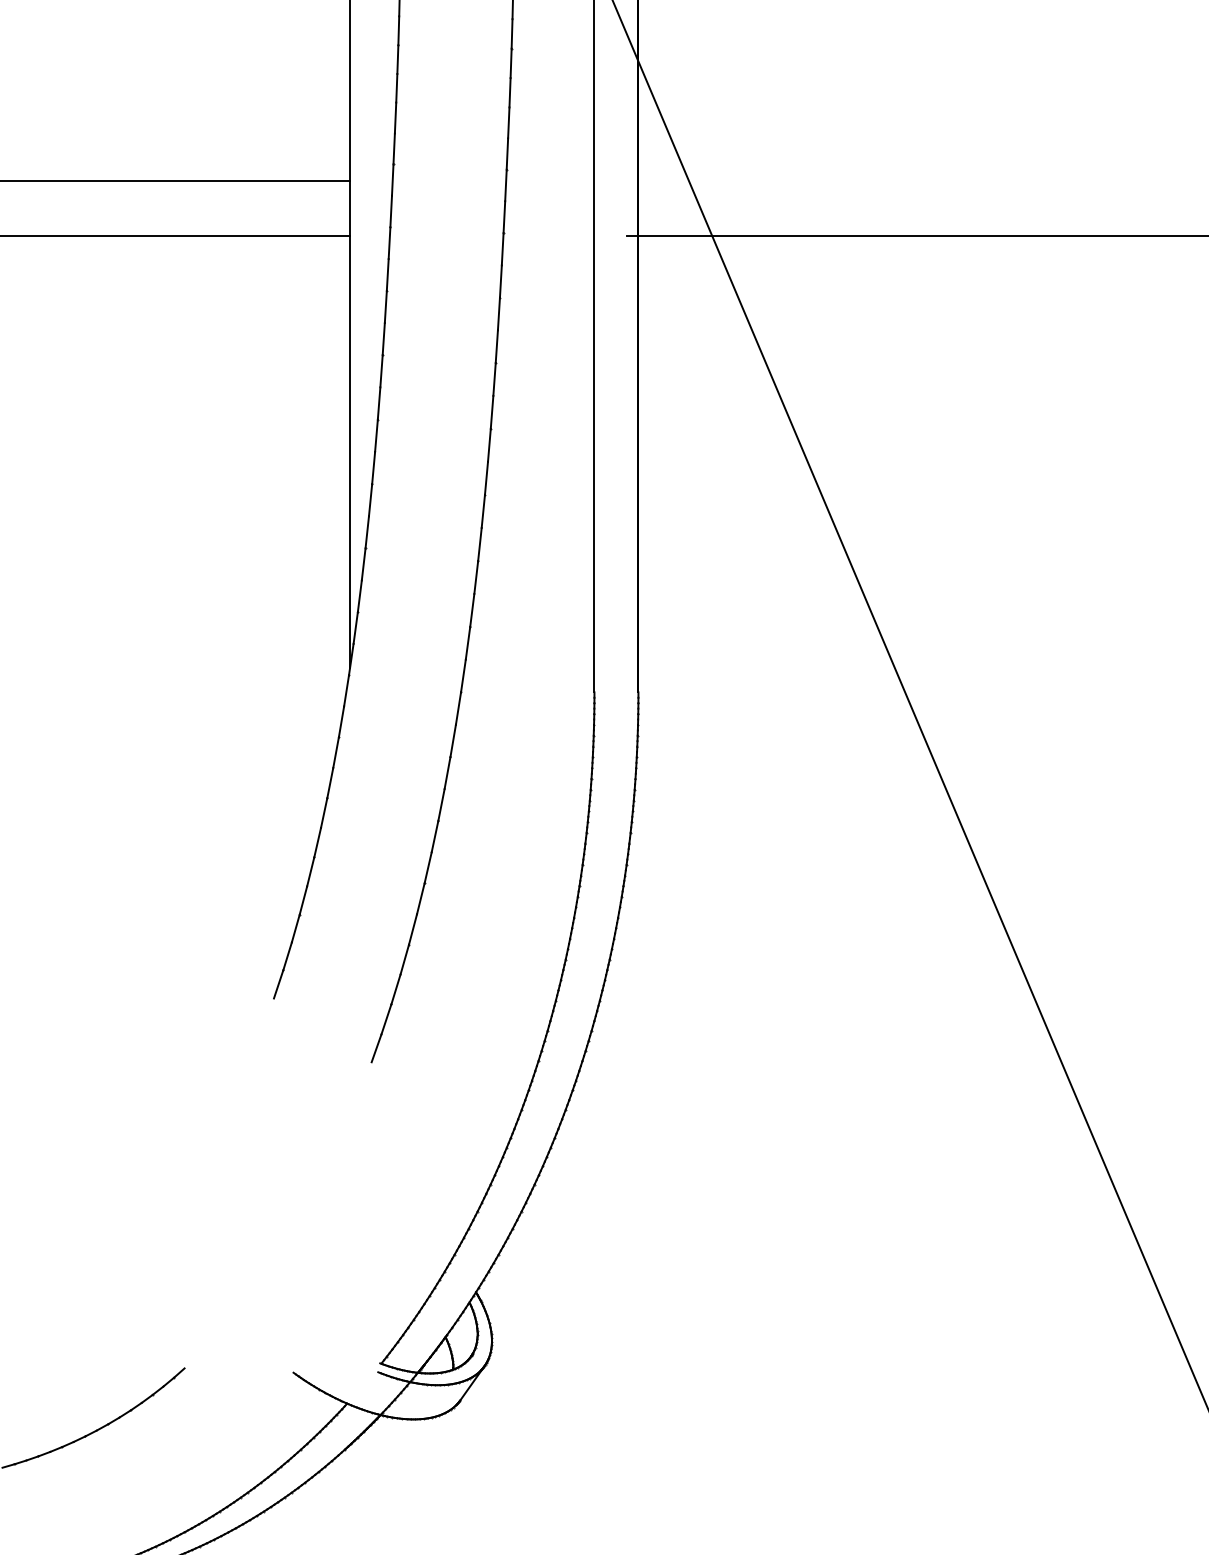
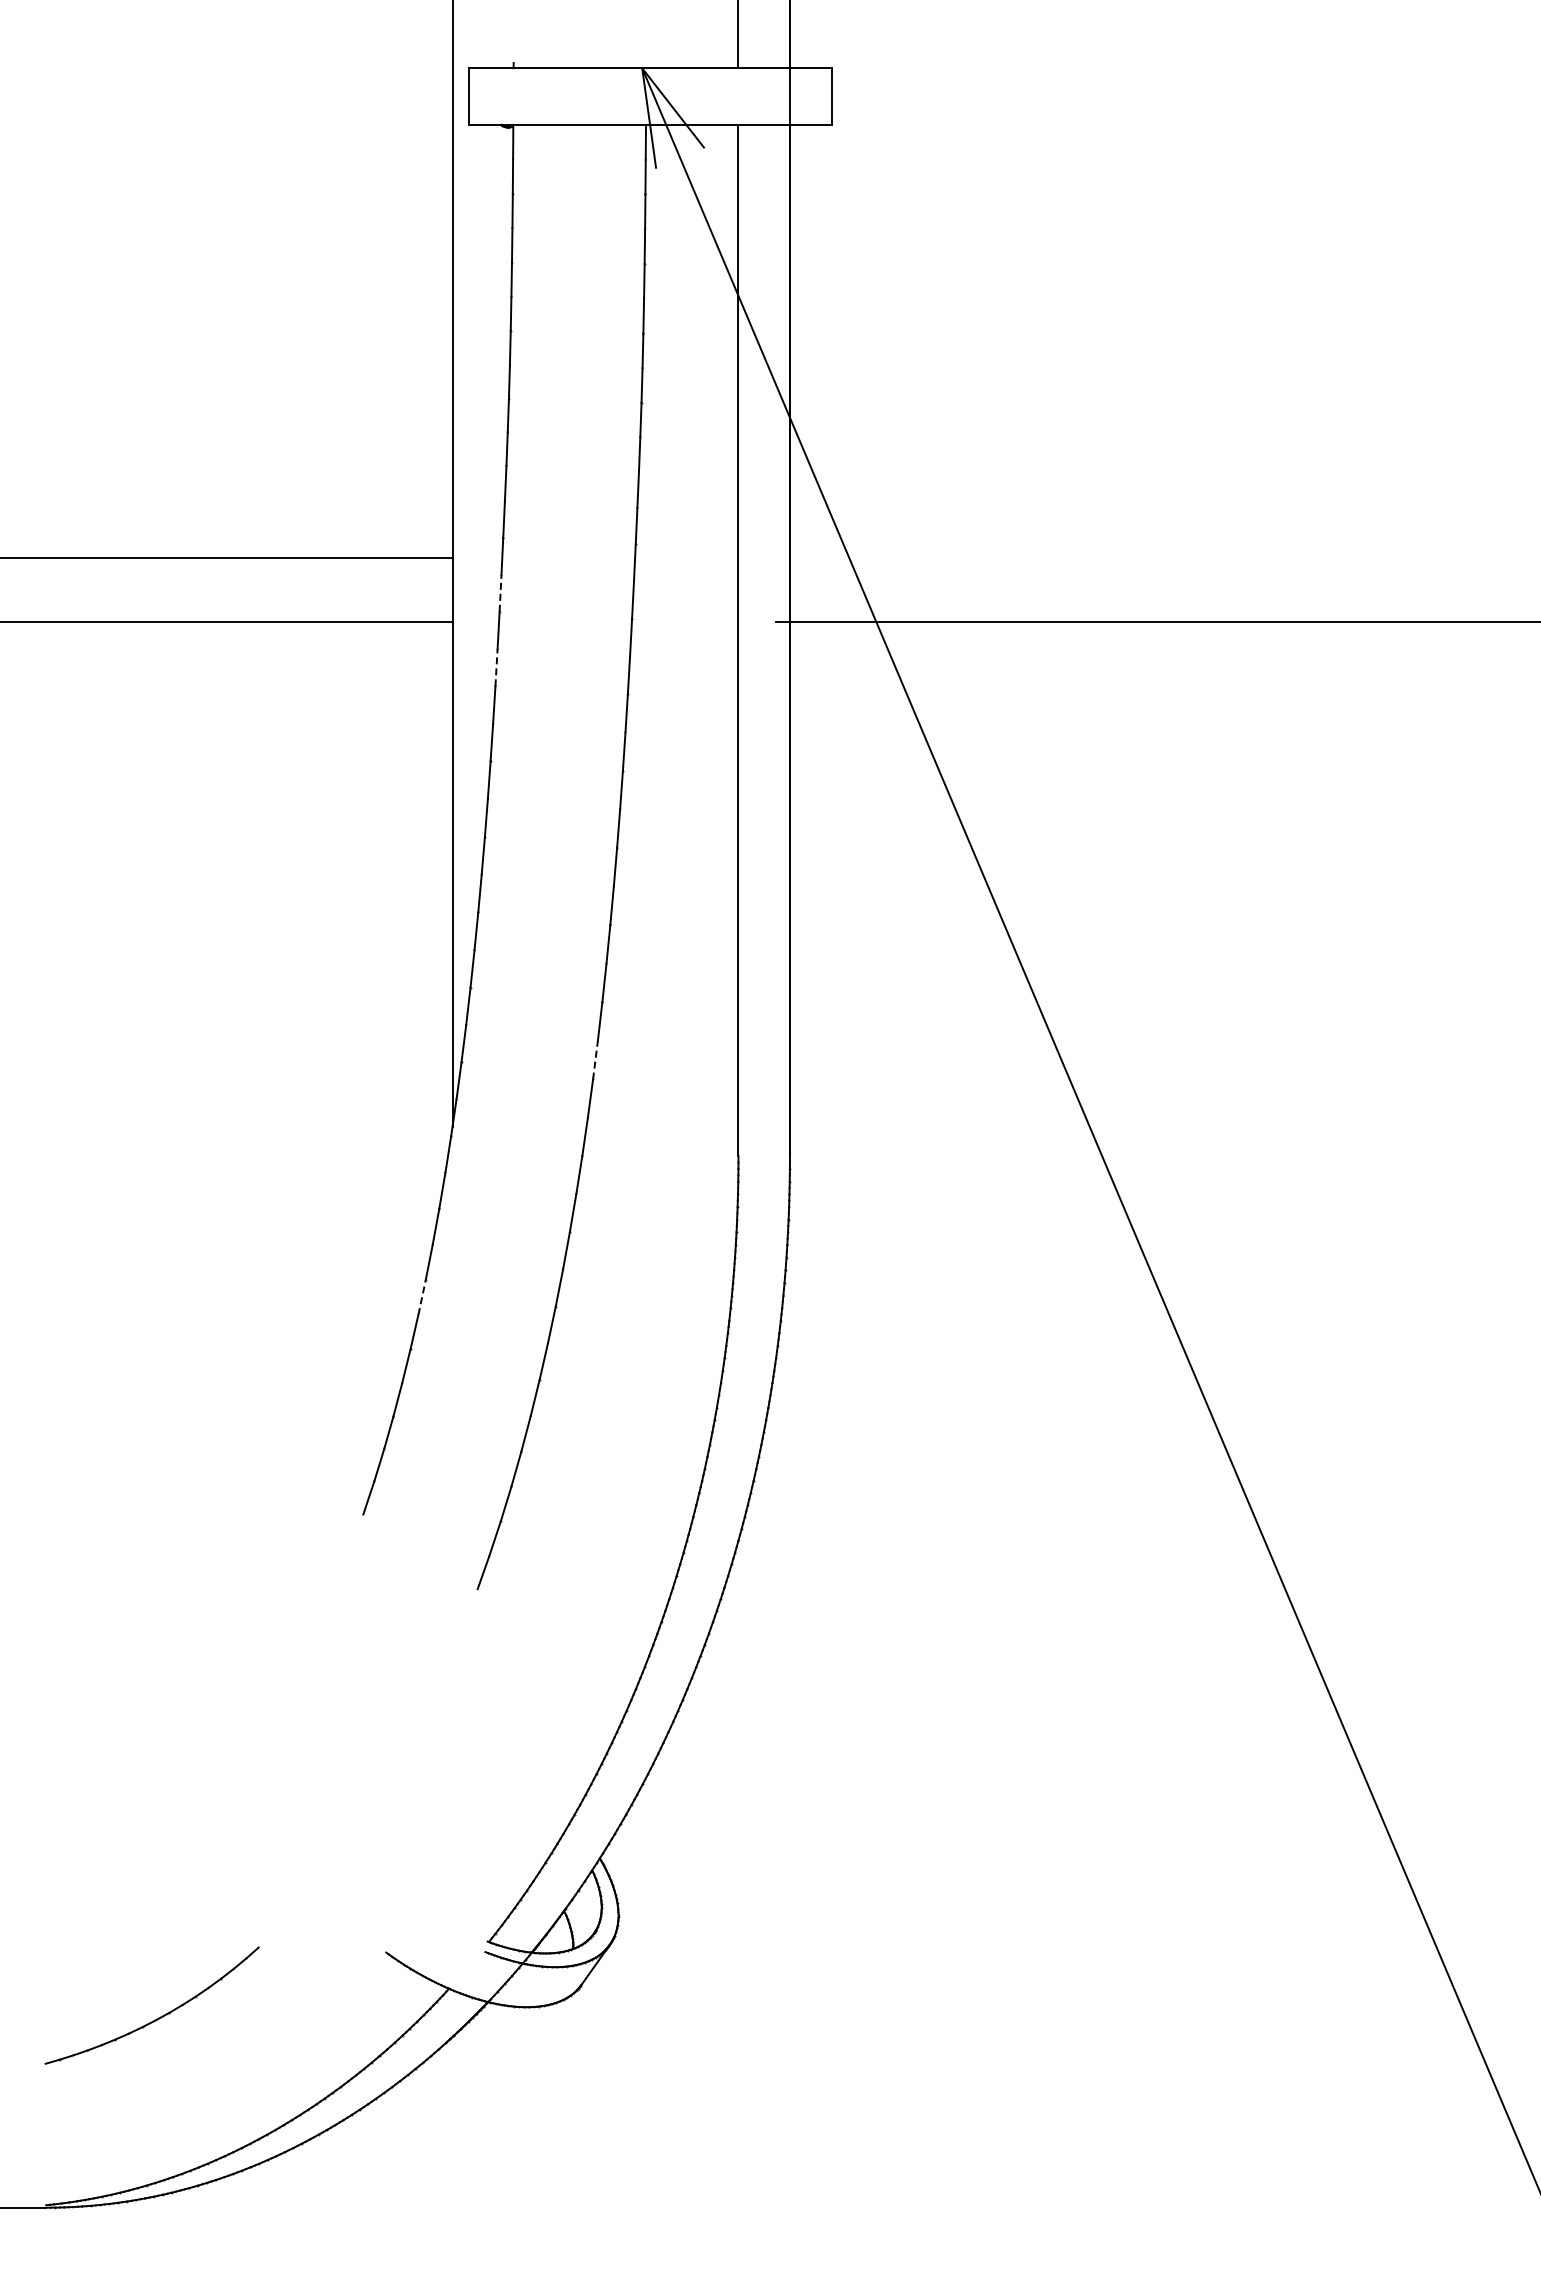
line: (391, 210) -> (500, 592), solid -> dashed
line: (387, 274) -> (496, 667), solid -> dashed
line: (472, 609) -> (595, 1059), solid -> dashed
line: (324, 813) -> (422, 1297), solid -> dashed

